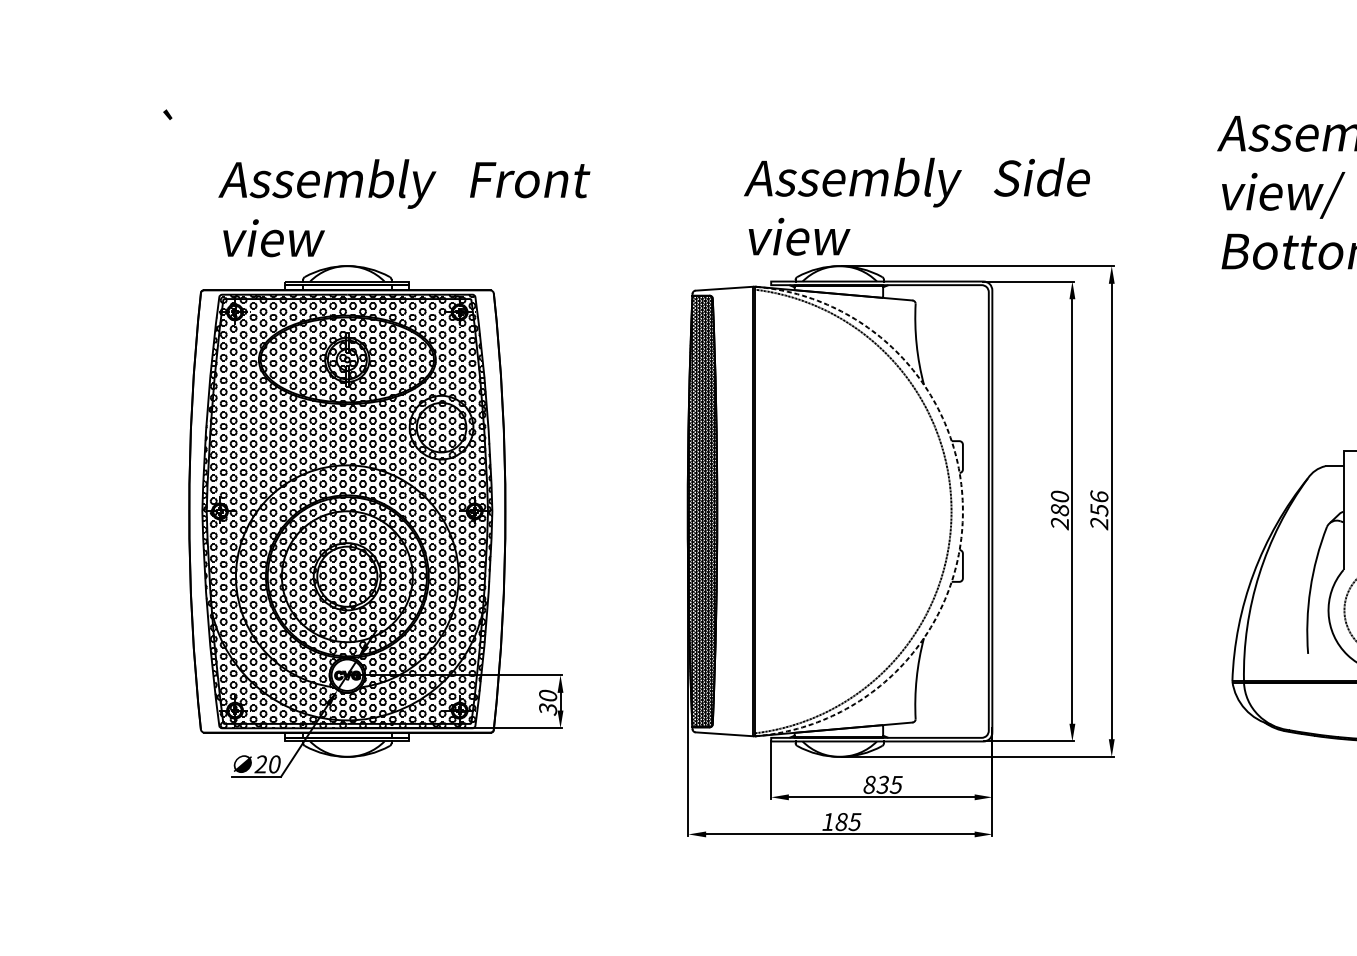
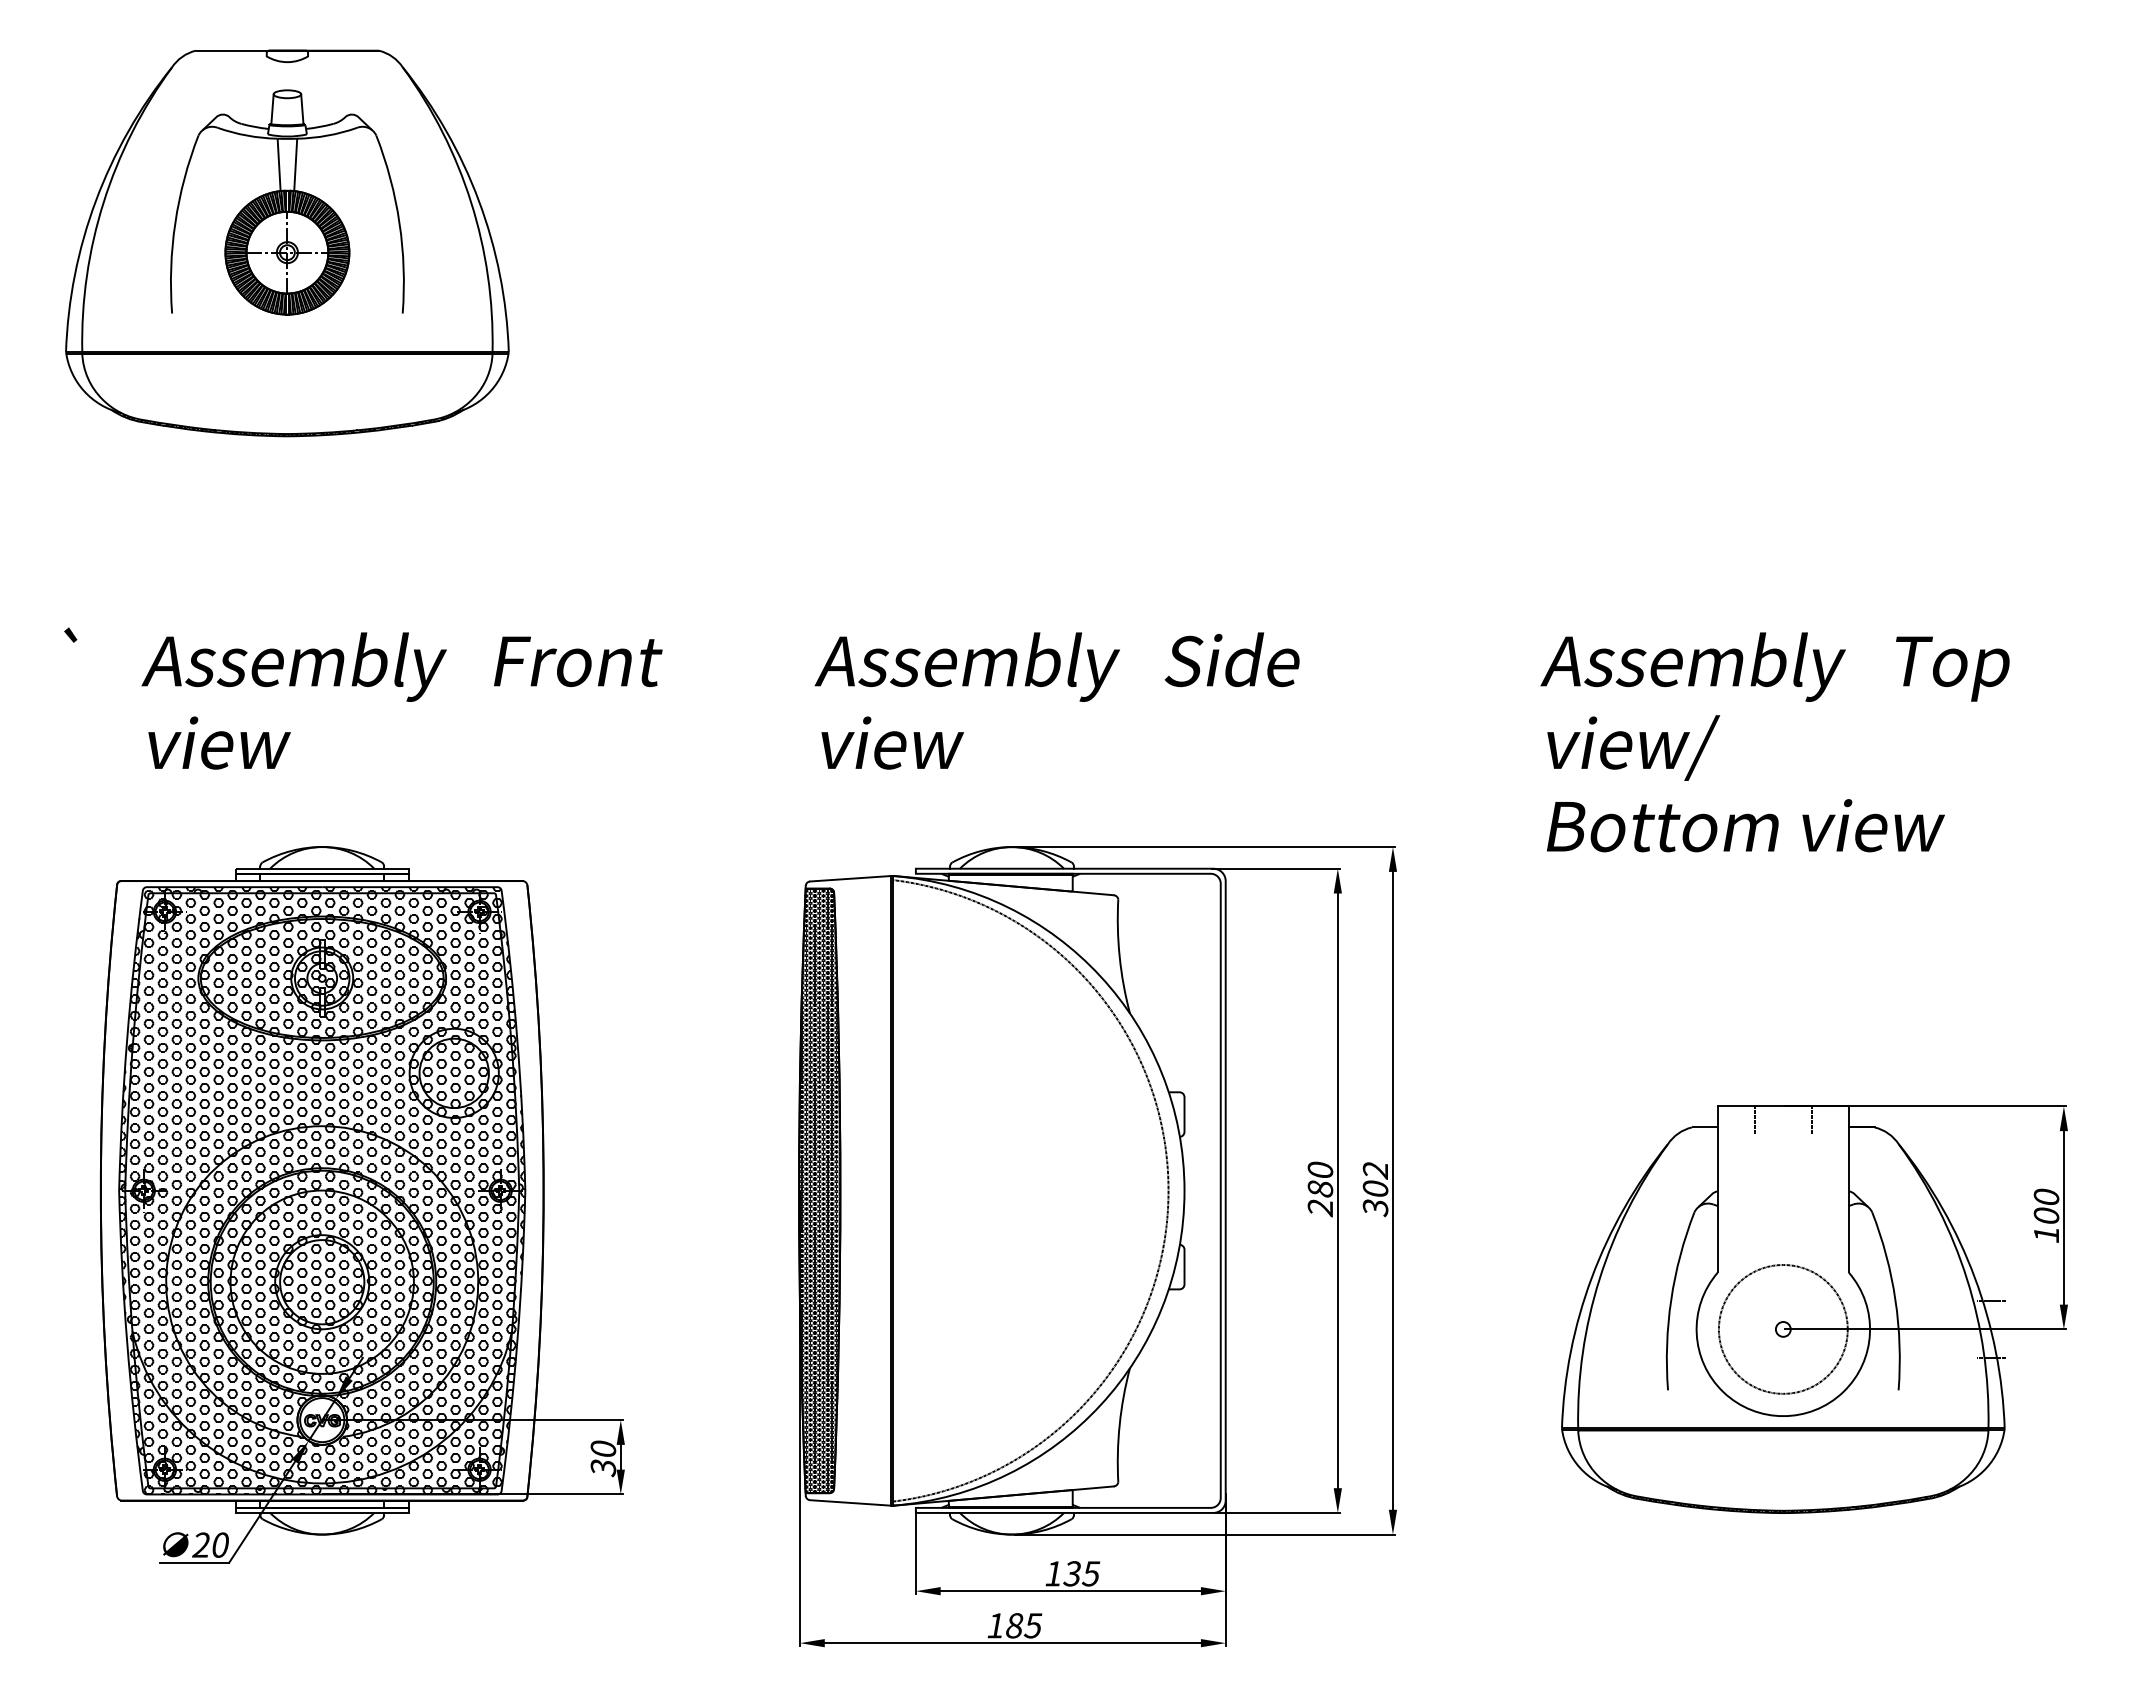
text: (916, 206) -> (1056, 700), moved
text: (403, 207) -> (401, 700), moved
text: (1099, 509) -> (1375, 1188), 256 -> 302
arc: (962, 511) -> (1184, 1190), dashed -> solid
text: (869, 784) -> (1053, 1573), 835 -> 135

